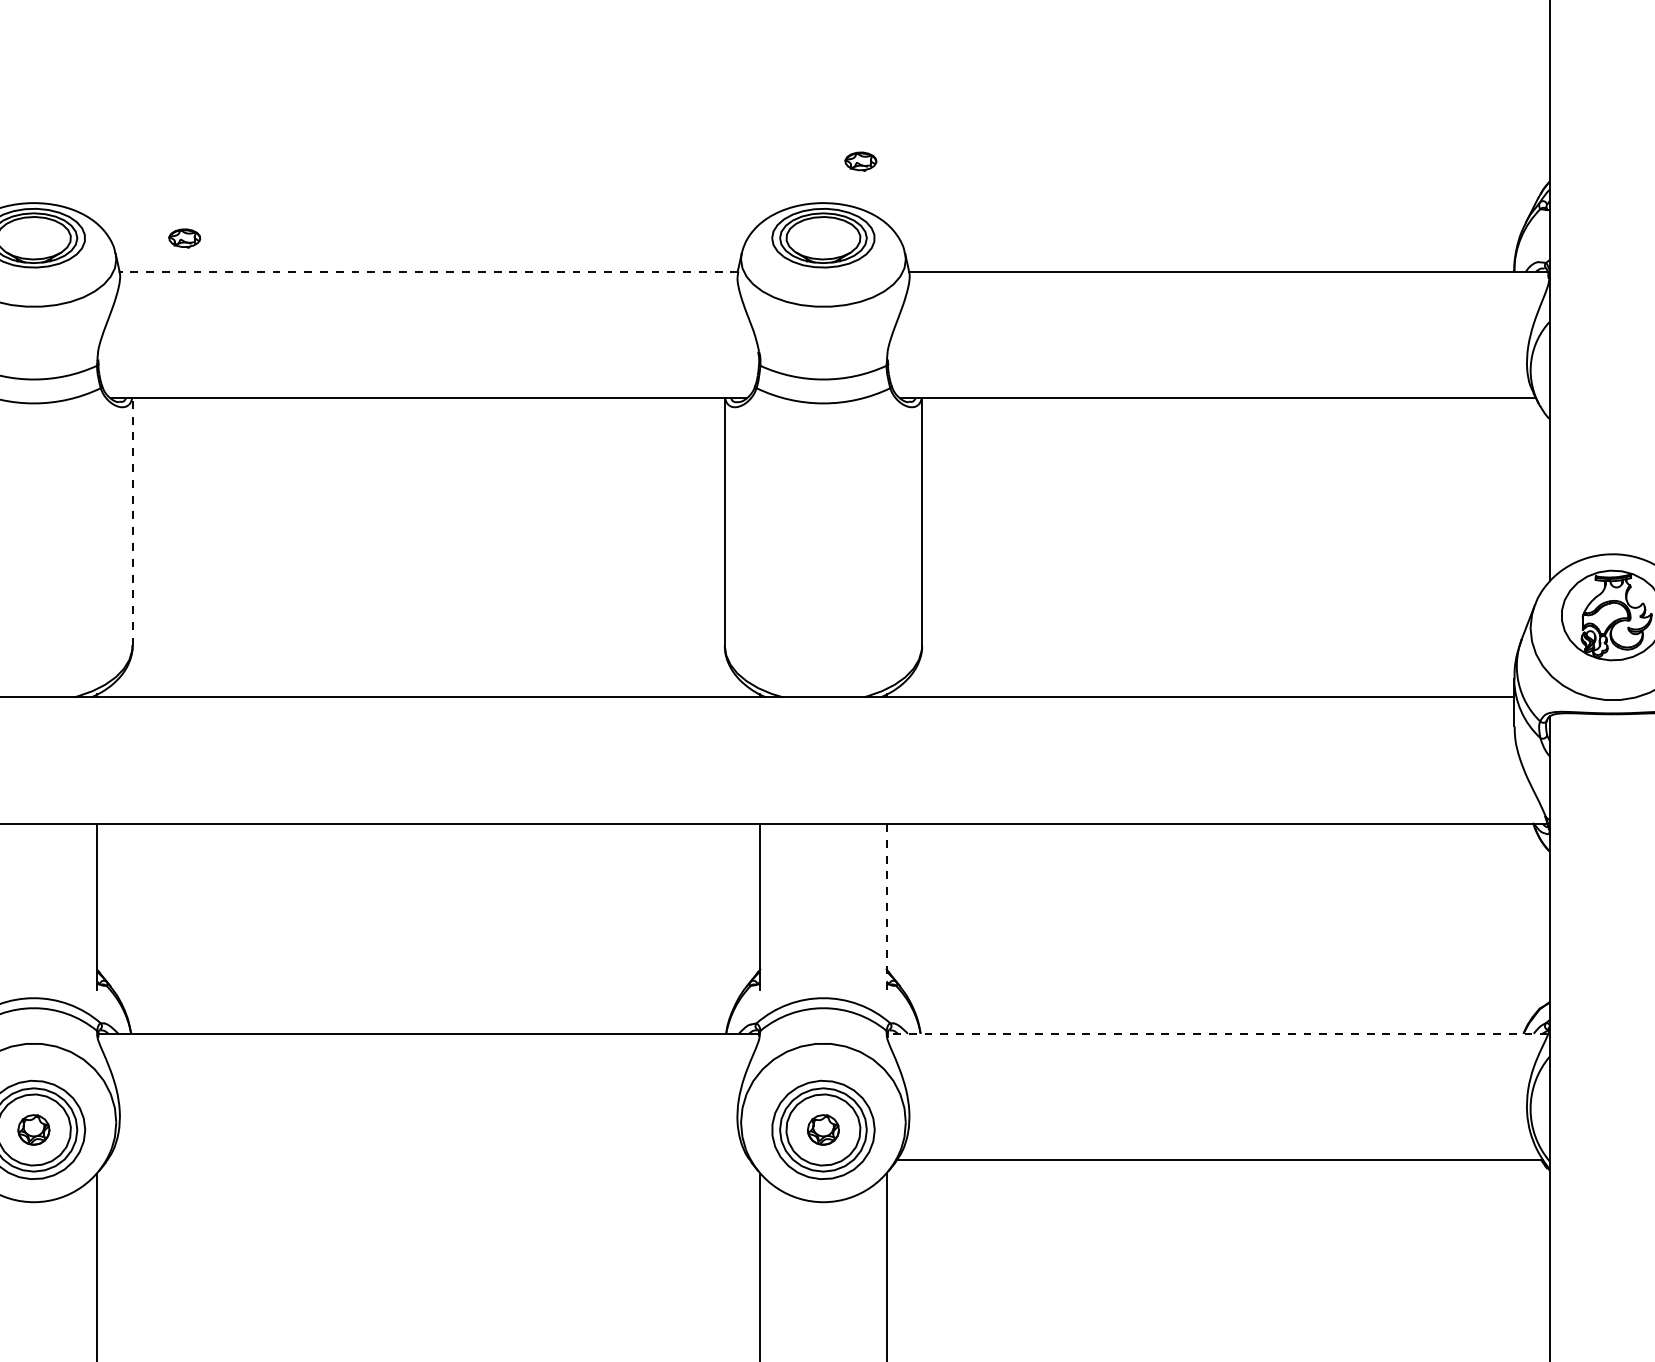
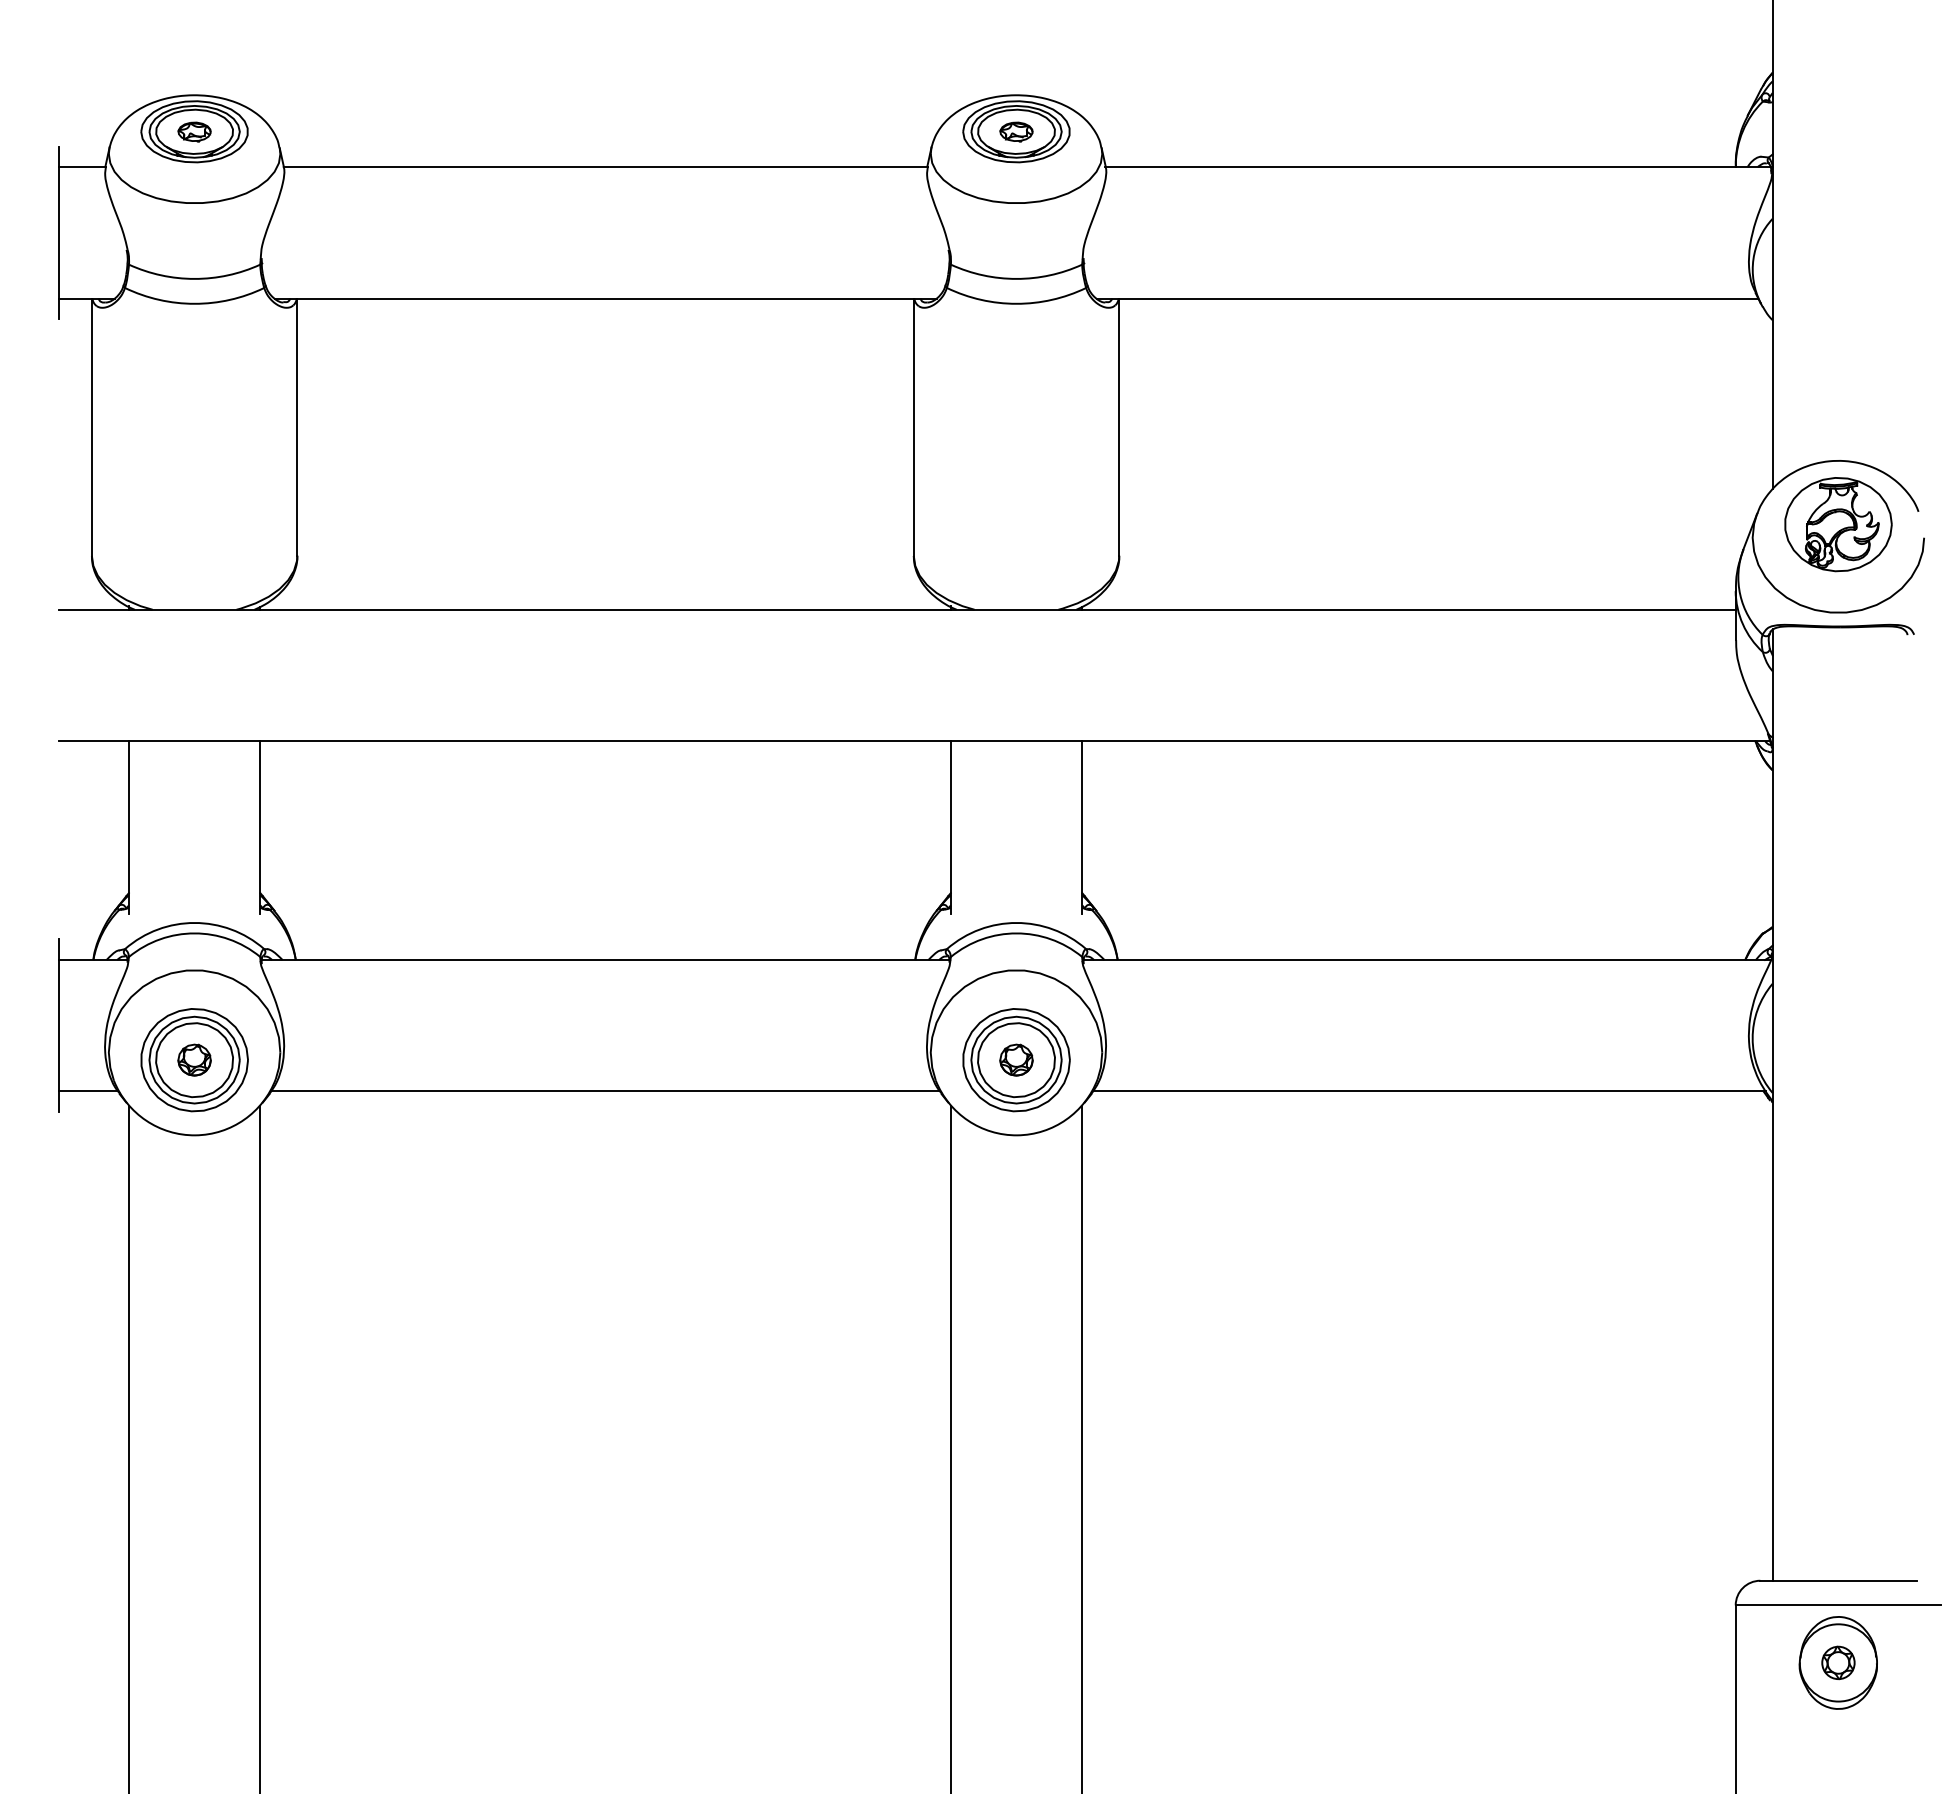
part: (860, 161) -> (1016, 131), moved
part: (184, 237) -> (194, 131), moved
line: (428, 272) -> (605, 167), dashed -> solid
line: (132, 522) -> (297, 427), dashed -> solid
line: (886, 906) -> (1082, 827), dashed -> solid
line: (1218, 1033) -> (1427, 959), dashed -> solid
line: (428, 1160) -> (605, 1091), added

